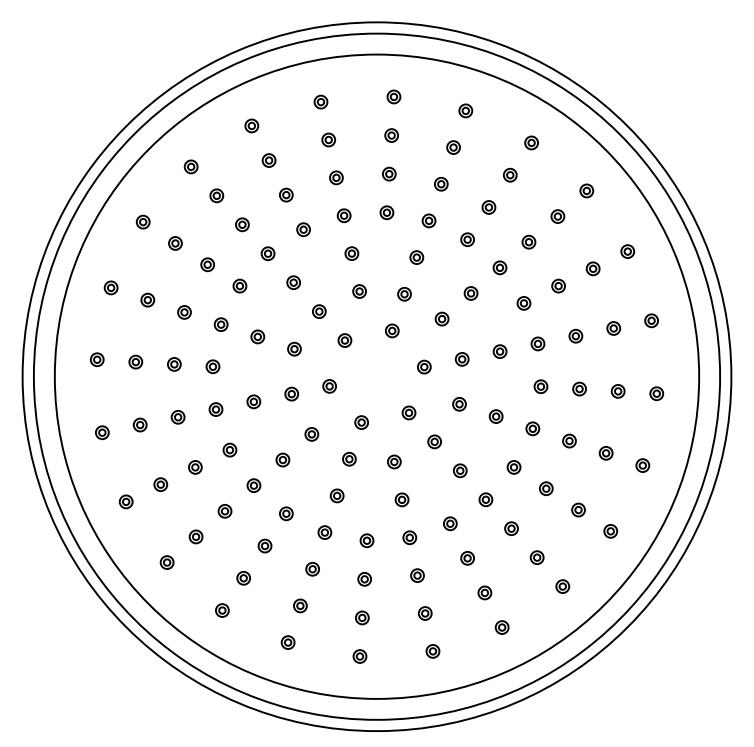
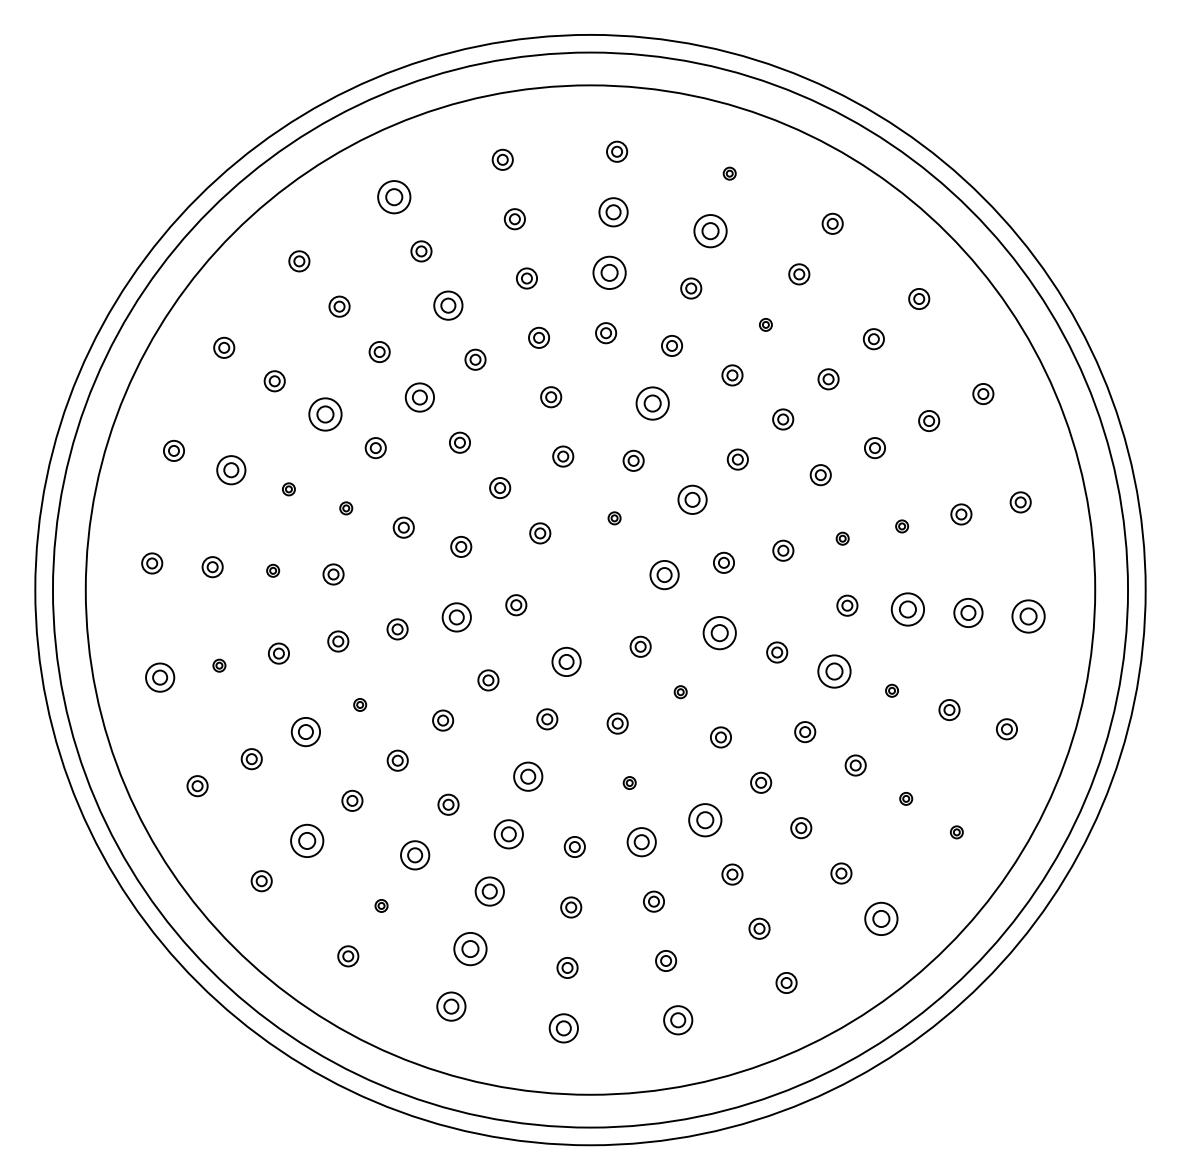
part: (465, 110) -> (729, 172), size x0.6
part: (251, 125) -> (393, 196), size x1.6
part: (391, 135) -> (613, 212), size x1.4
part: (453, 147) -> (710, 230), size x1.6
part: (389, 173) -> (610, 271), size x1.6
part: (286, 194) -> (448, 304), size x1.4
part: (488, 207) -> (765, 324), size x0.6
part: (267, 253) -> (418, 397), size x1.4
part: (416, 257) -> (652, 403), size x1.6
part: (207, 264) -> (324, 414), size x1.6
part: (147, 299) -> (230, 469), size x1.4
part: (184, 312) -> (288, 489), size x0.6
part: (441, 318) -> (691, 498), size x1.4
part: (220, 324) -> (345, 508), size x0.6
part: (392, 330) -> (614, 517), size x0.6
part: (575, 335) -> (901, 525), size x0.6
part: (537, 343) -> (841, 538), size x0.6
part: (174, 364) -> (273, 570), size x0.6
part: (424, 366) -> (664, 574), size x1.4
part: (579, 388) -> (907, 608), size x1.6
part: (617, 391) -> (967, 613), size x1.4
part: (291, 393) -> (456, 616), size x1.4
part: (656, 393) -> (1028, 616), size x1.6
part: (459, 404) -> (719, 633), size x1.6
part: (361, 422) -> (566, 661), size x1.4
part: (139, 424) -> (218, 664), size x0.6
part: (532, 428) -> (834, 671), size x1.6
part: (102, 432) -> (160, 677), size x1.4
part: (569, 440) -> (892, 689), size x0.6
part: (434, 441) -> (680, 691), size x0.6
part: (229, 449) -> (359, 704), size x0.6
part: (195, 467) -> (306, 732), size x1.4
part: (336, 495) -> (527, 776), size x1.4
part: (401, 499) -> (628, 782), size x0.6
part: (578, 509) -> (906, 798), size x0.6
part: (450, 523) -> (705, 819), size x1.6
part: (610, 531) -> (956, 832), size x0.6
part: (324, 532) -> (508, 834), size x1.4
part: (195, 536) -> (306, 840), size x1.6
part: (409, 537) -> (641, 841), size x1.4
part: (264, 545) -> (414, 854), size x1.4
part: (312, 569) -> (489, 892), size x1.4
part: (243, 578) -> (381, 906), size x0.6
part: (562, 586) -> (881, 918), size x1.6
part: (300, 605) -> (470, 948), size x1.6
part: (287, 642) -> (450, 1006), size x1.4
part: (432, 651) -> (677, 1020), size x1.4
part: (359, 656) -> (563, 1028), size x1.4

